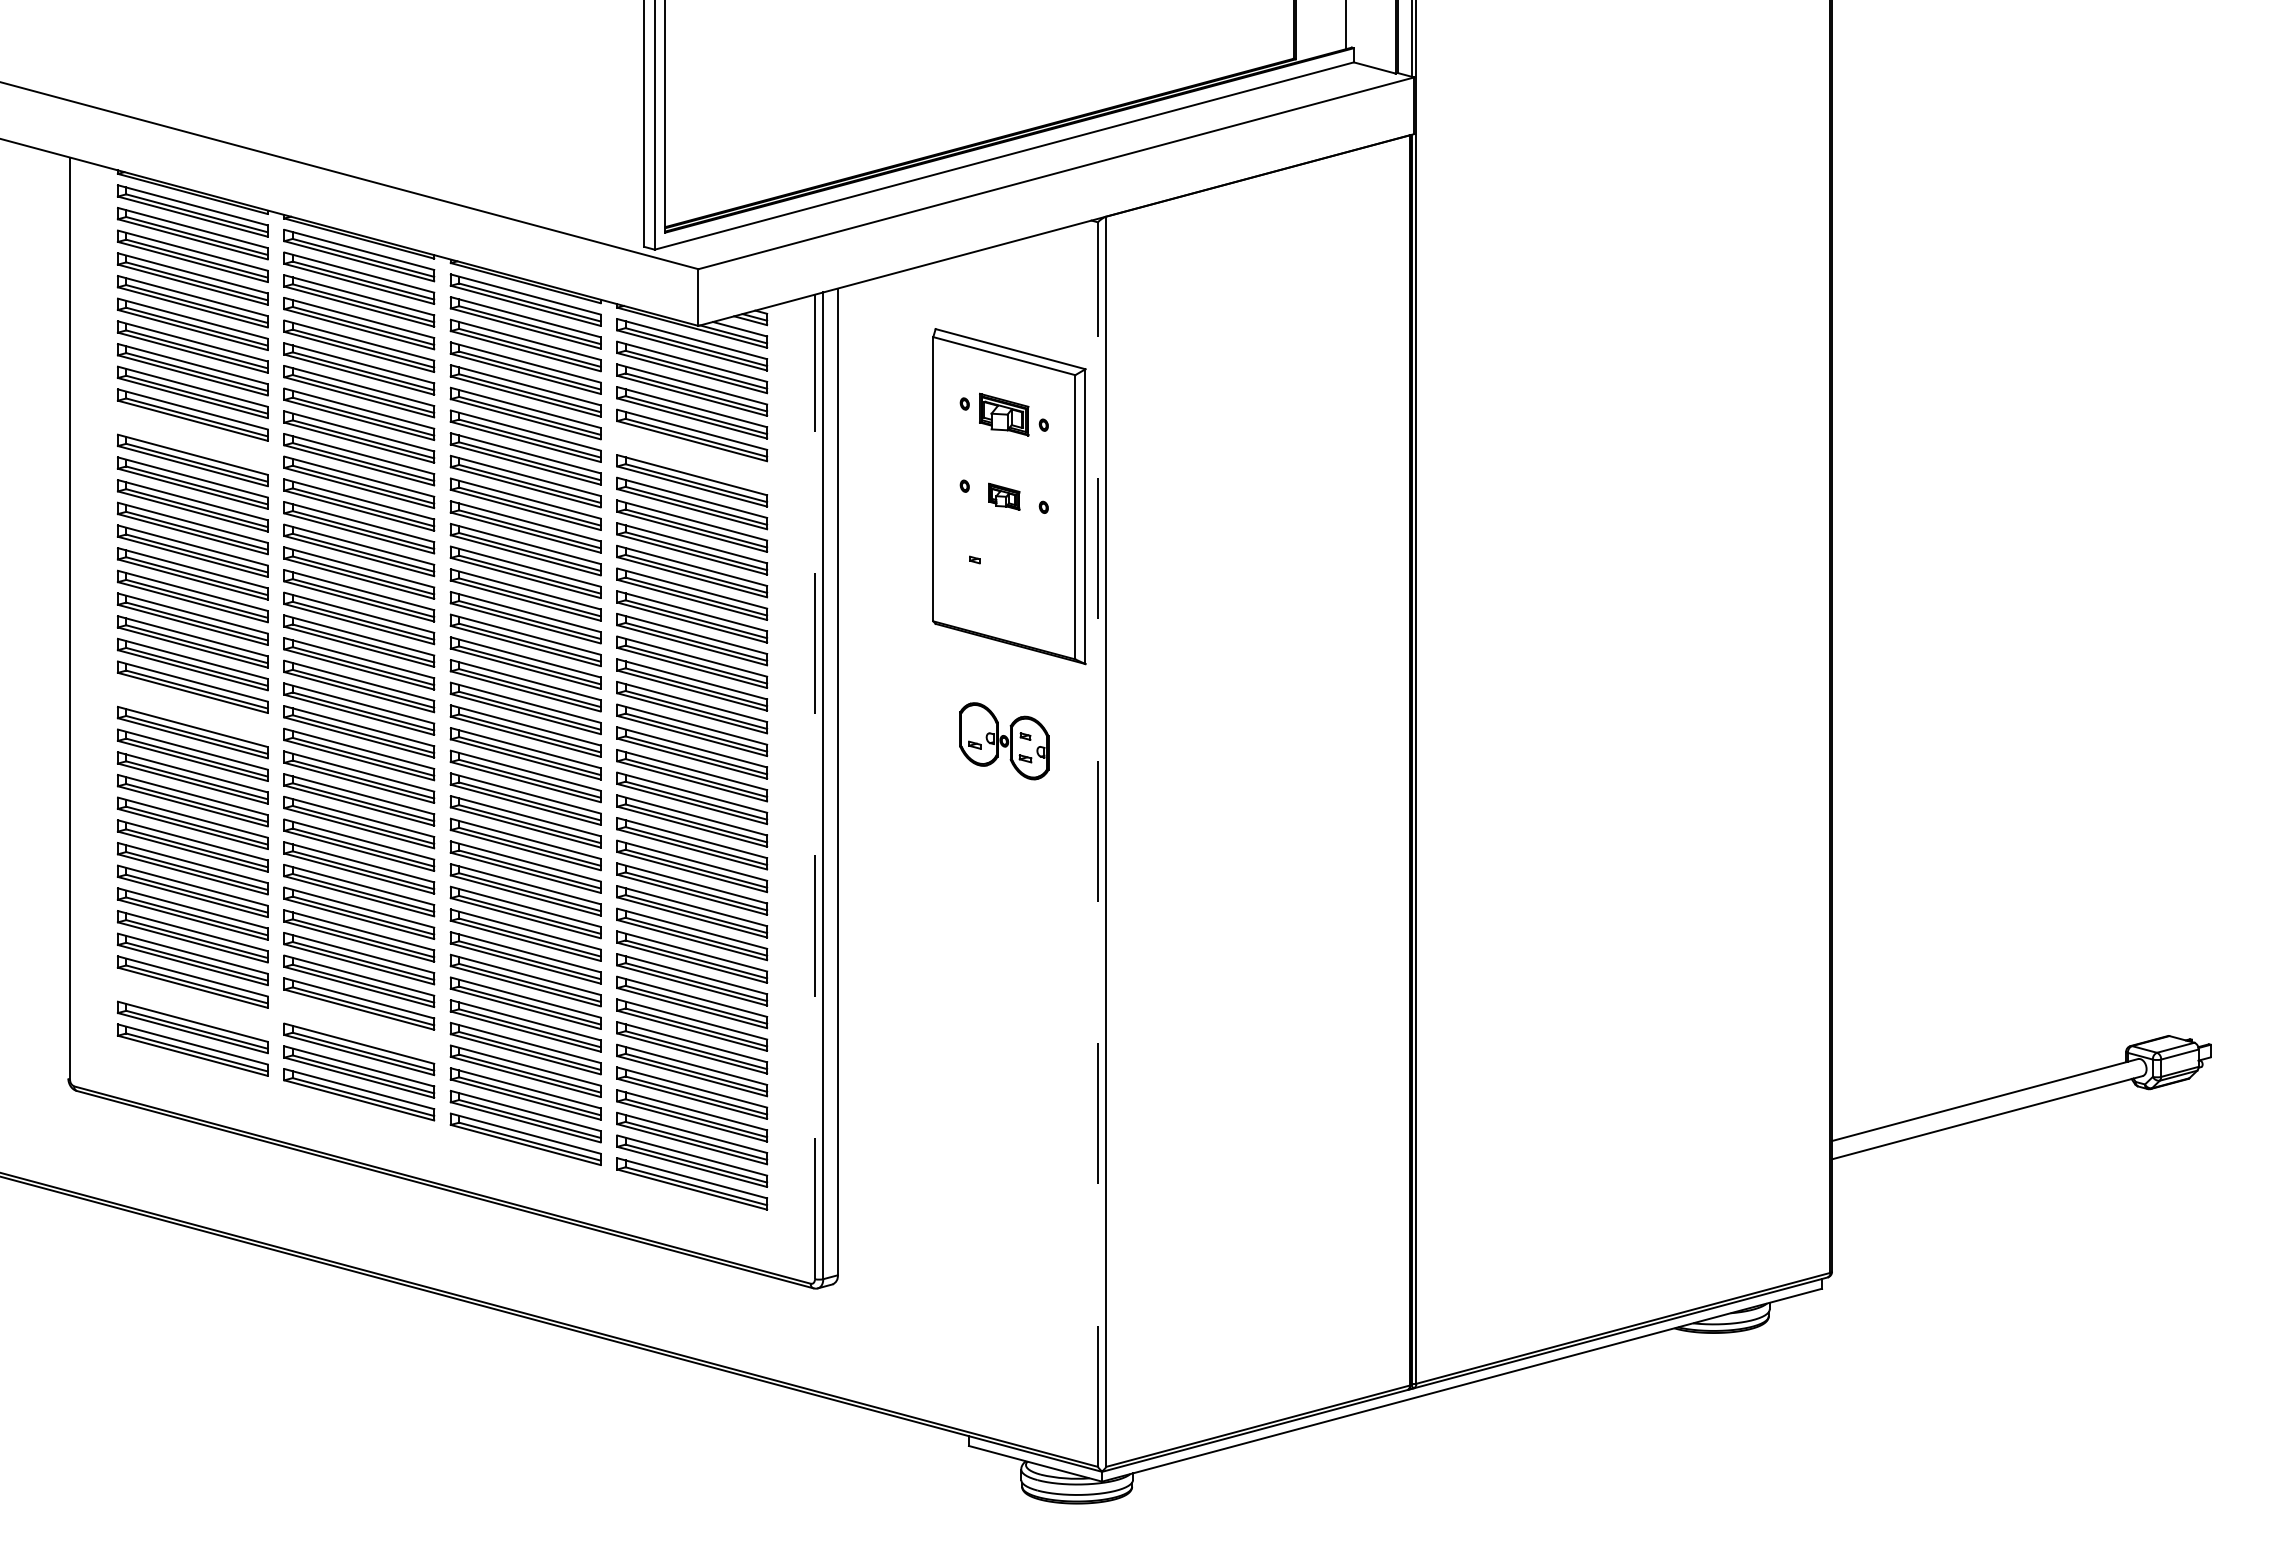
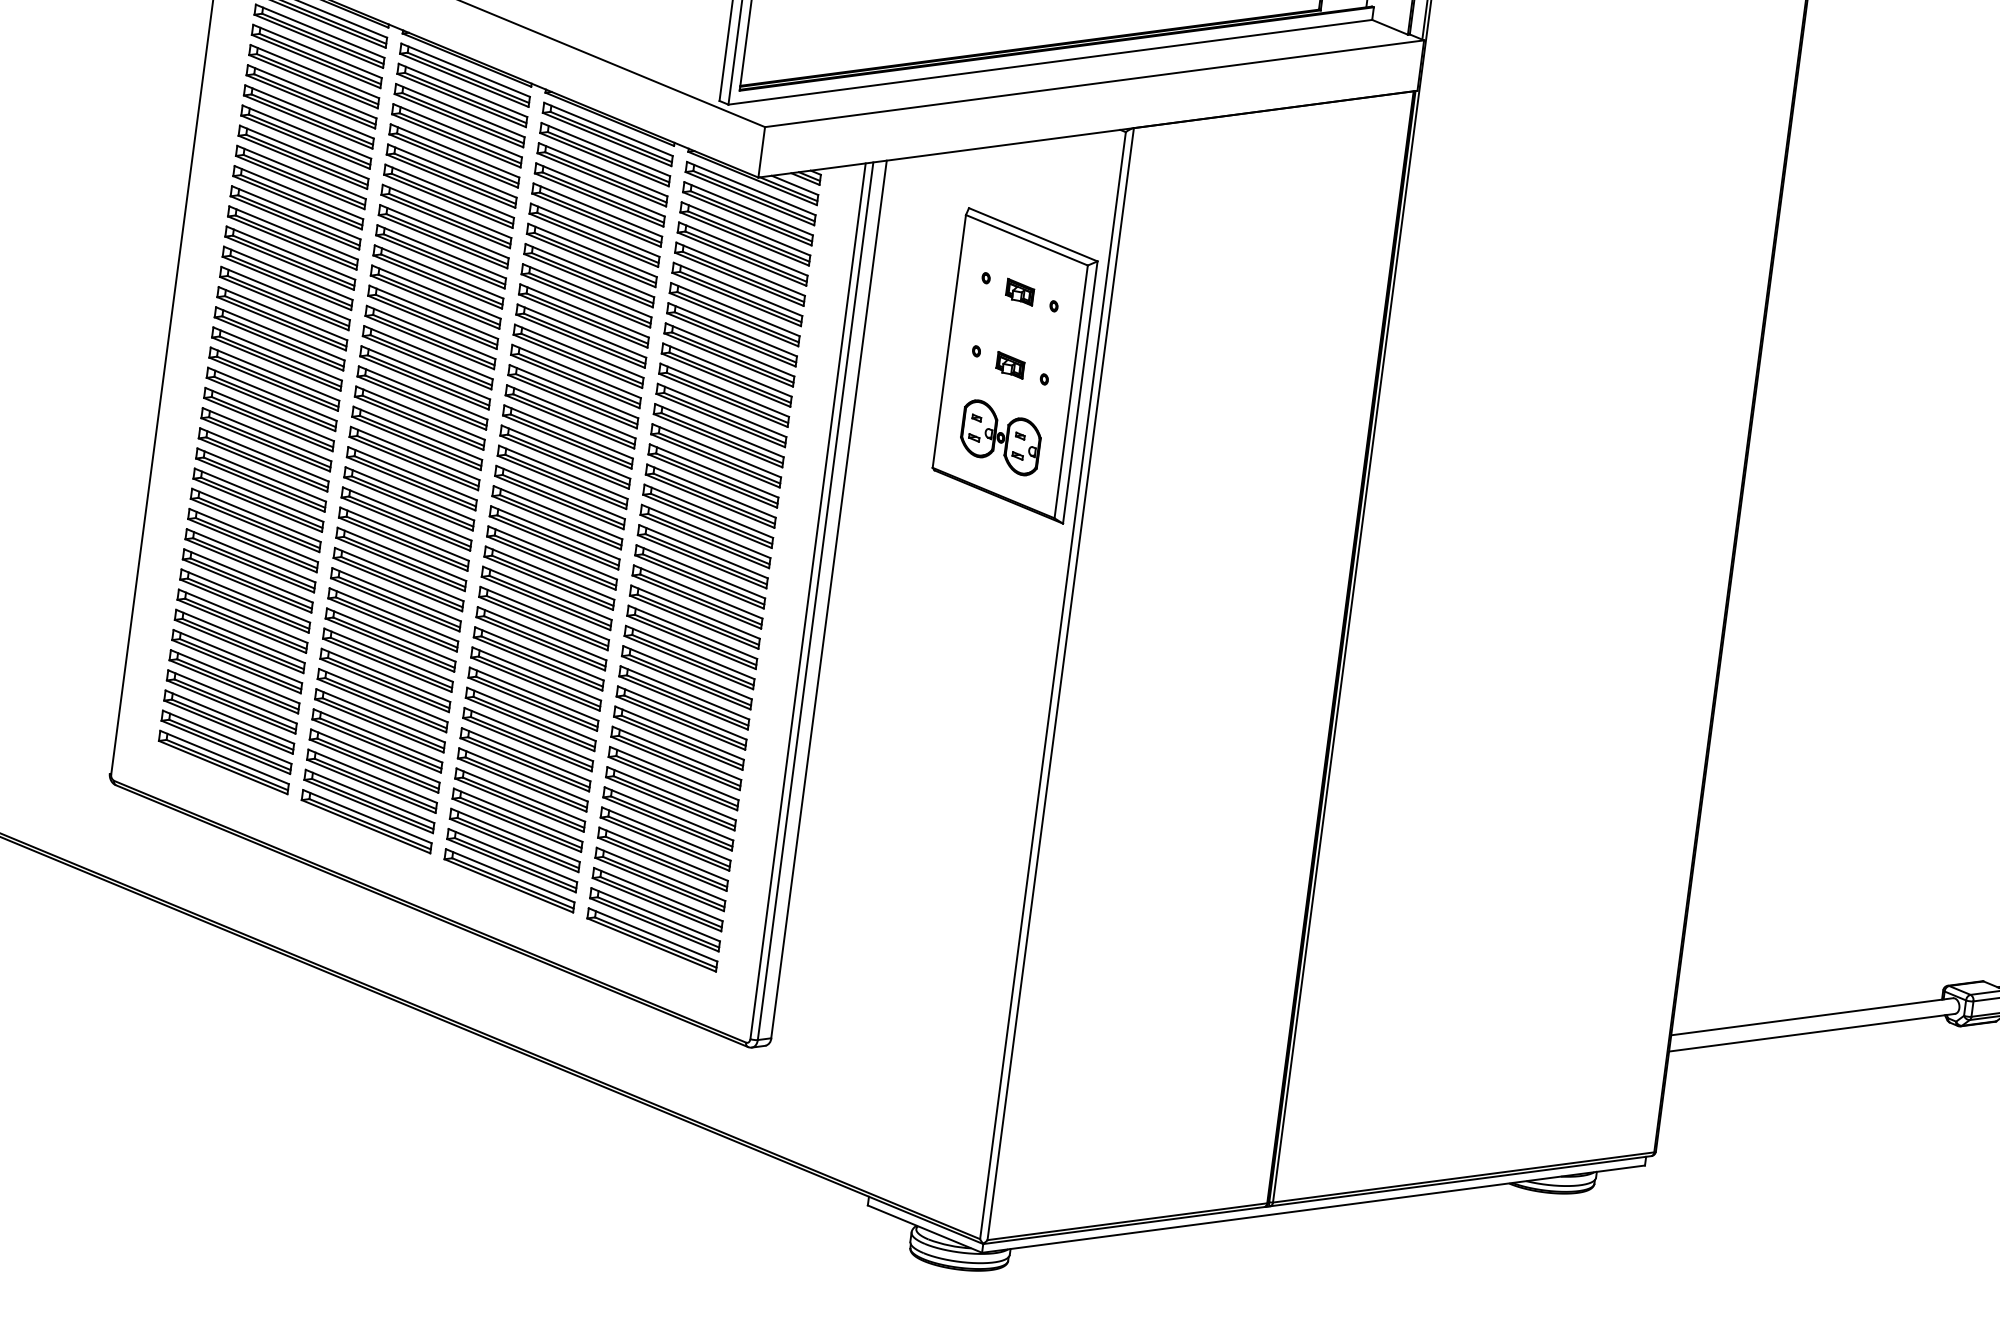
part: (1004, 414) -> (1020, 292), size x0.62
part: (192, 437) -> (295, 217), added
part: (692, 457) -> (737, 293), added
part: (192, 709) -> (263, 459), added
part: (1004, 741) -> (1001, 438), moved
line: (814, 786) -> (807, 600), dashed -> solid
line: (1097, 844) -> (1052, 685), dashed -> solid
part: (192, 1004) -> (228, 721), added
part: (359, 1026) -> (374, 760), added

